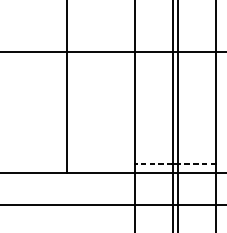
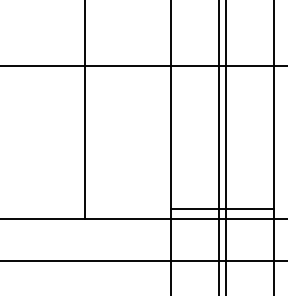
line: (153, 164) -> (194, 208), dashed -> solid
line: (197, 164) -> (250, 208), dashed -> solid

